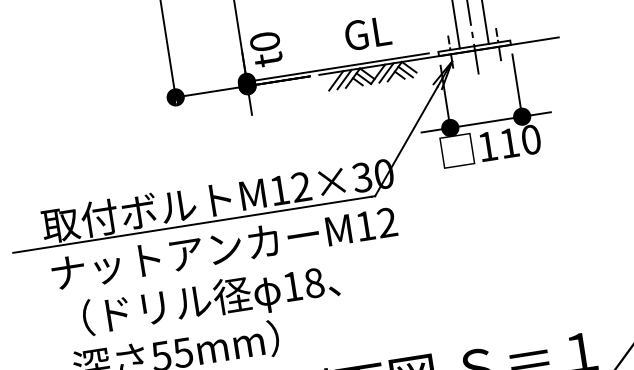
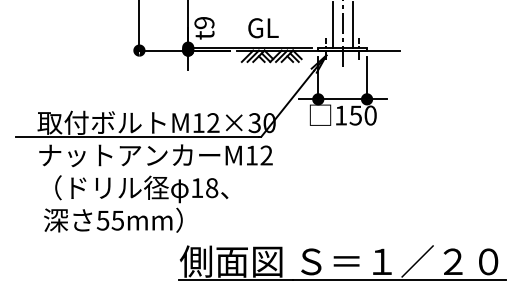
text: (368, 33) -> (263, 28), moved
text: (265, 41) -> (204, 22), t0 -> t9
text: (508, 143) -> (355, 115), 110 -> 150

